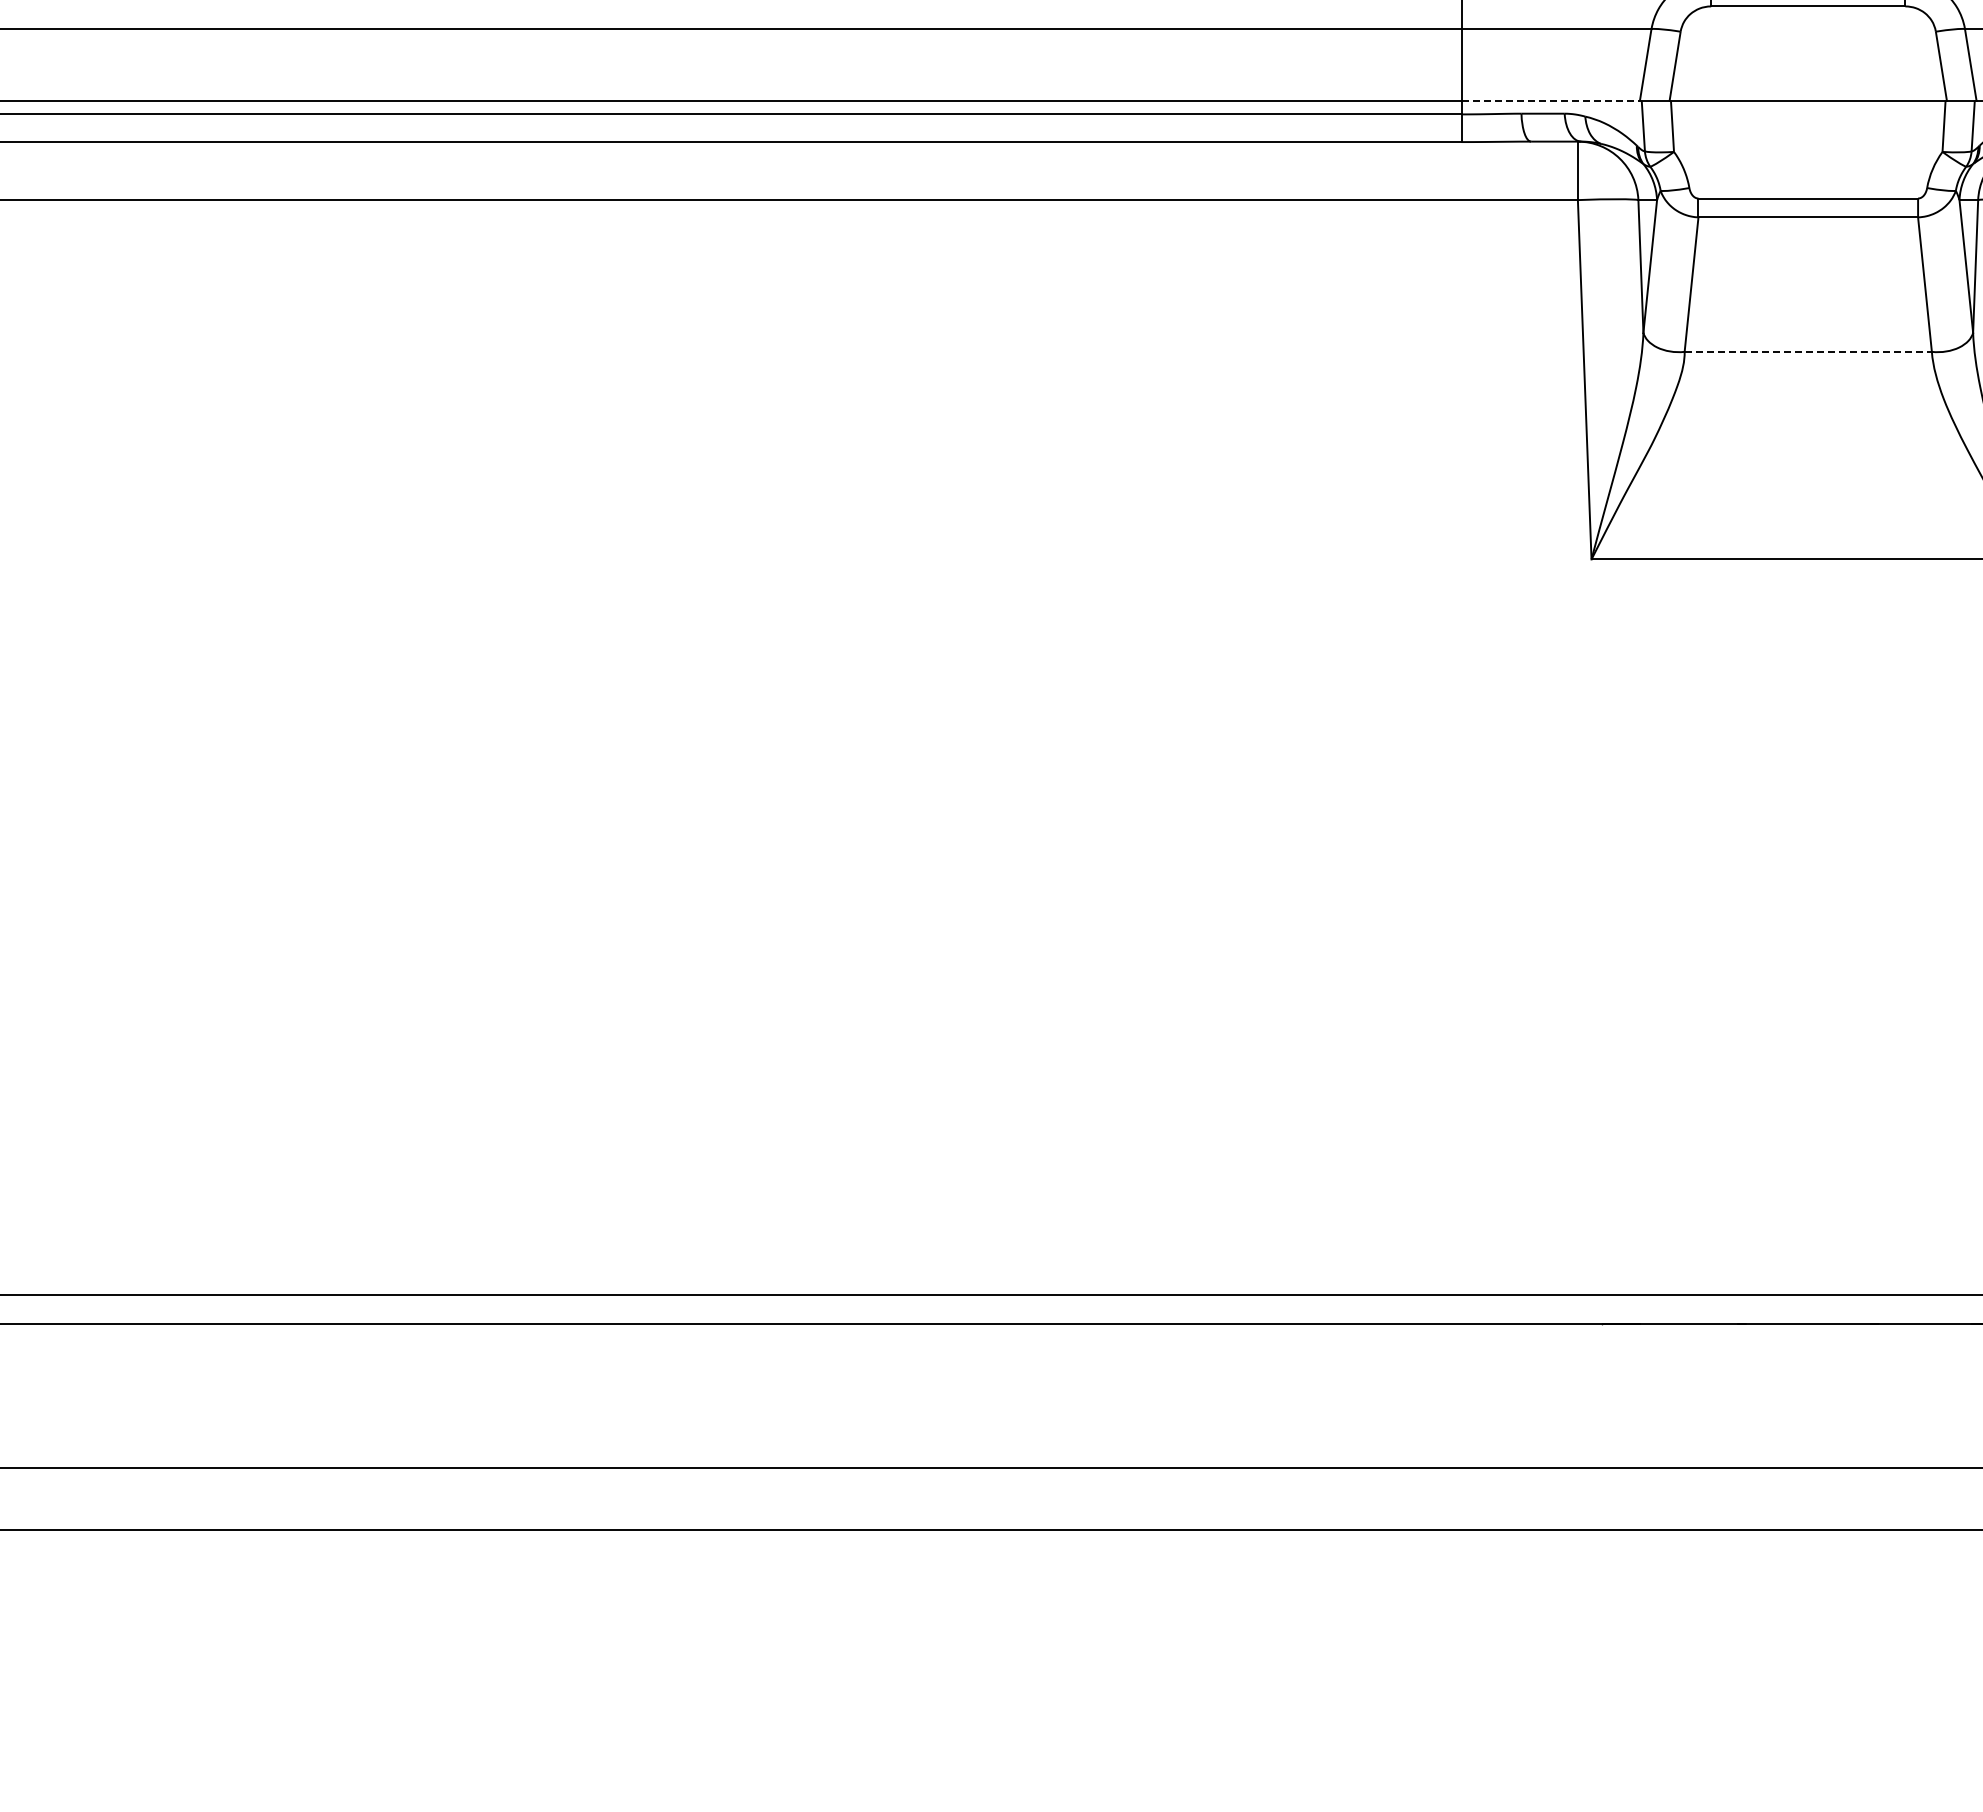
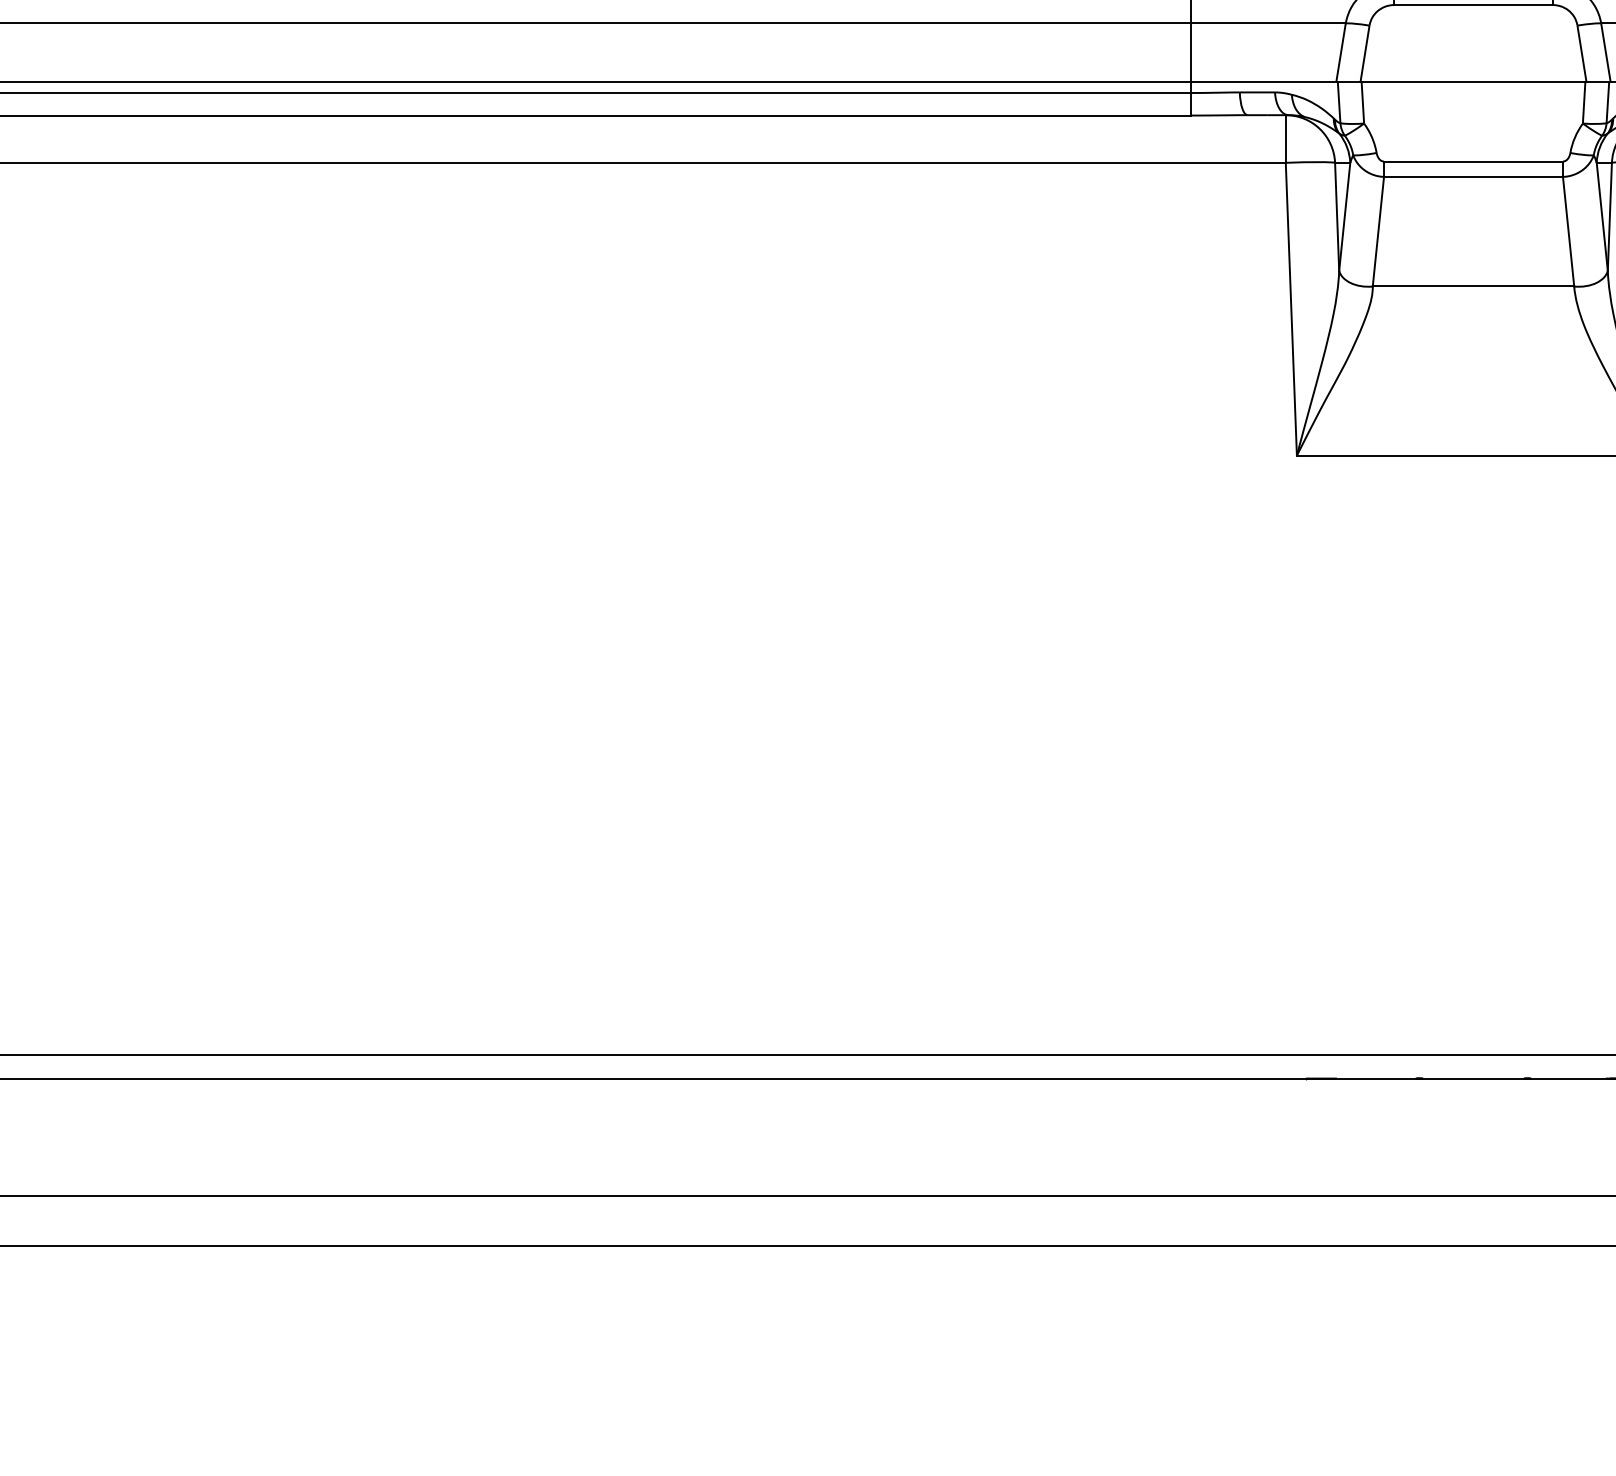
line: (1551, 100) -> (1264, 81), dashed -> solid
line: (1808, 351) -> (1473, 286), dashed -> solid

